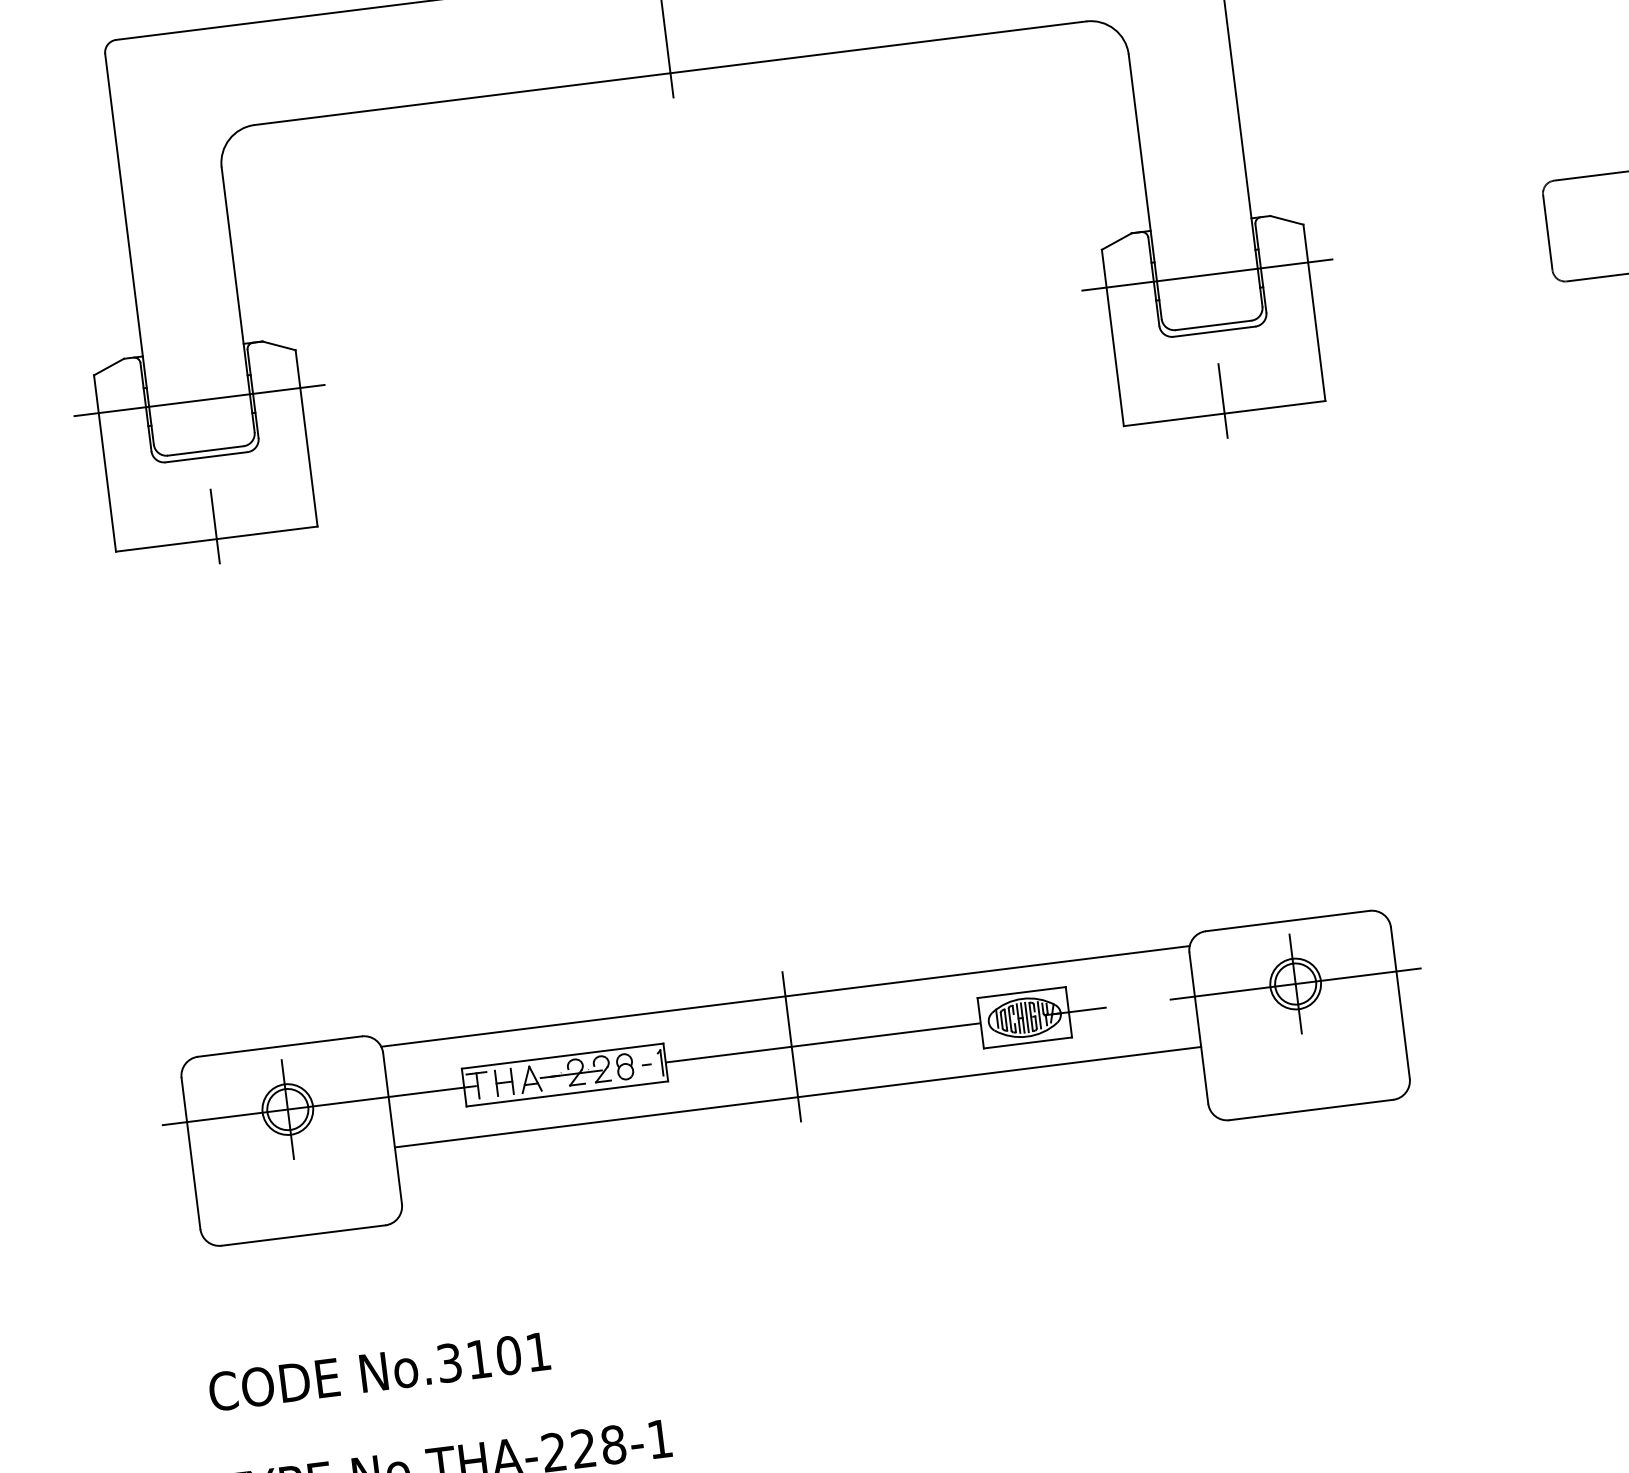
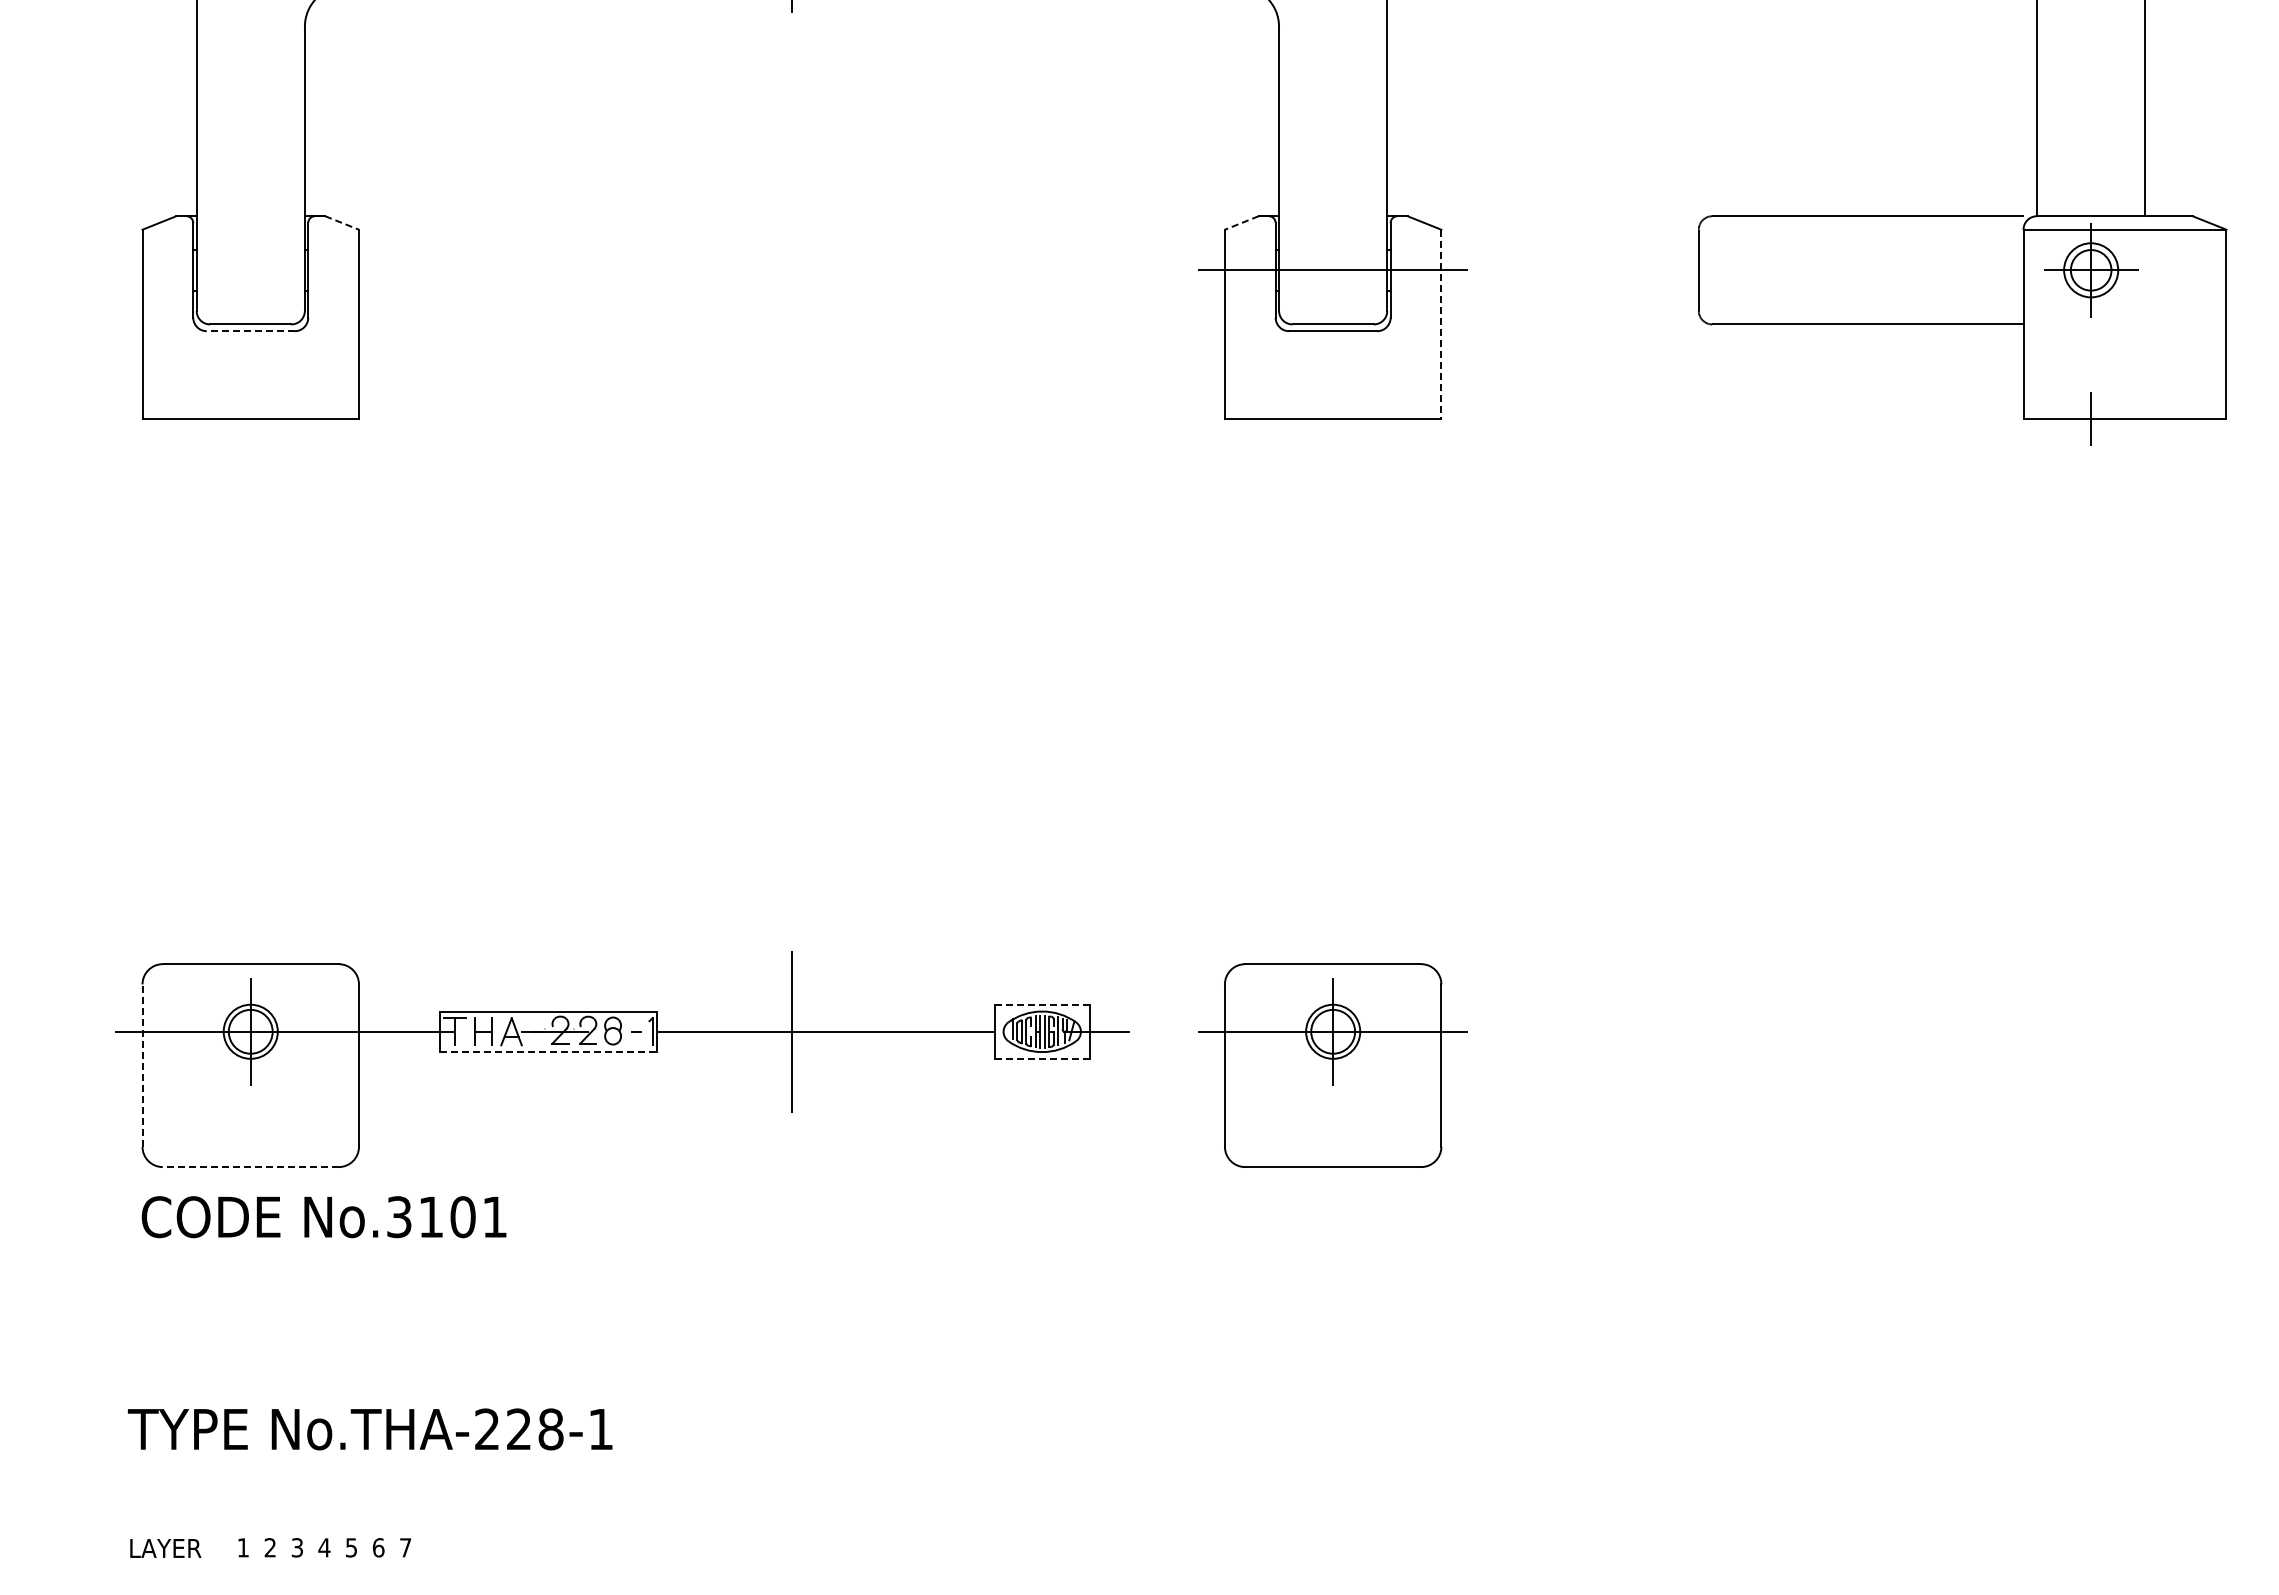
line: (1116, 242) -> (1241, 223), solid -> dashed
line: (1314, 312) -> (1441, 324), solid -> dashed
line: (279, 346) -> (342, 223), solid -> dashed
line: (199, 400) -> (250, 270), removed
line: (1223, 400) -> (1333, 405), removed
line: (206, 457) -> (250, 331), solid -> dashed
line: (214, 526) -> (250, 405), removed
line: (1021, 992) -> (1042, 1004), solid -> dashed
line: (785, 996) -> (791, 977), removed
line: (1028, 1042) -> (1042, 1058), solid -> dashed
line: (567, 1094) -> (548, 1052), solid -> dashed
line: (797, 1096) -> (791, 1085), removed
line: (190, 1153) -> (142, 1065), solid -> dashed
line: (303, 1235) -> (250, 1167), solid -> dashed
text: (378, 1372) -> (323, 1217), moved

